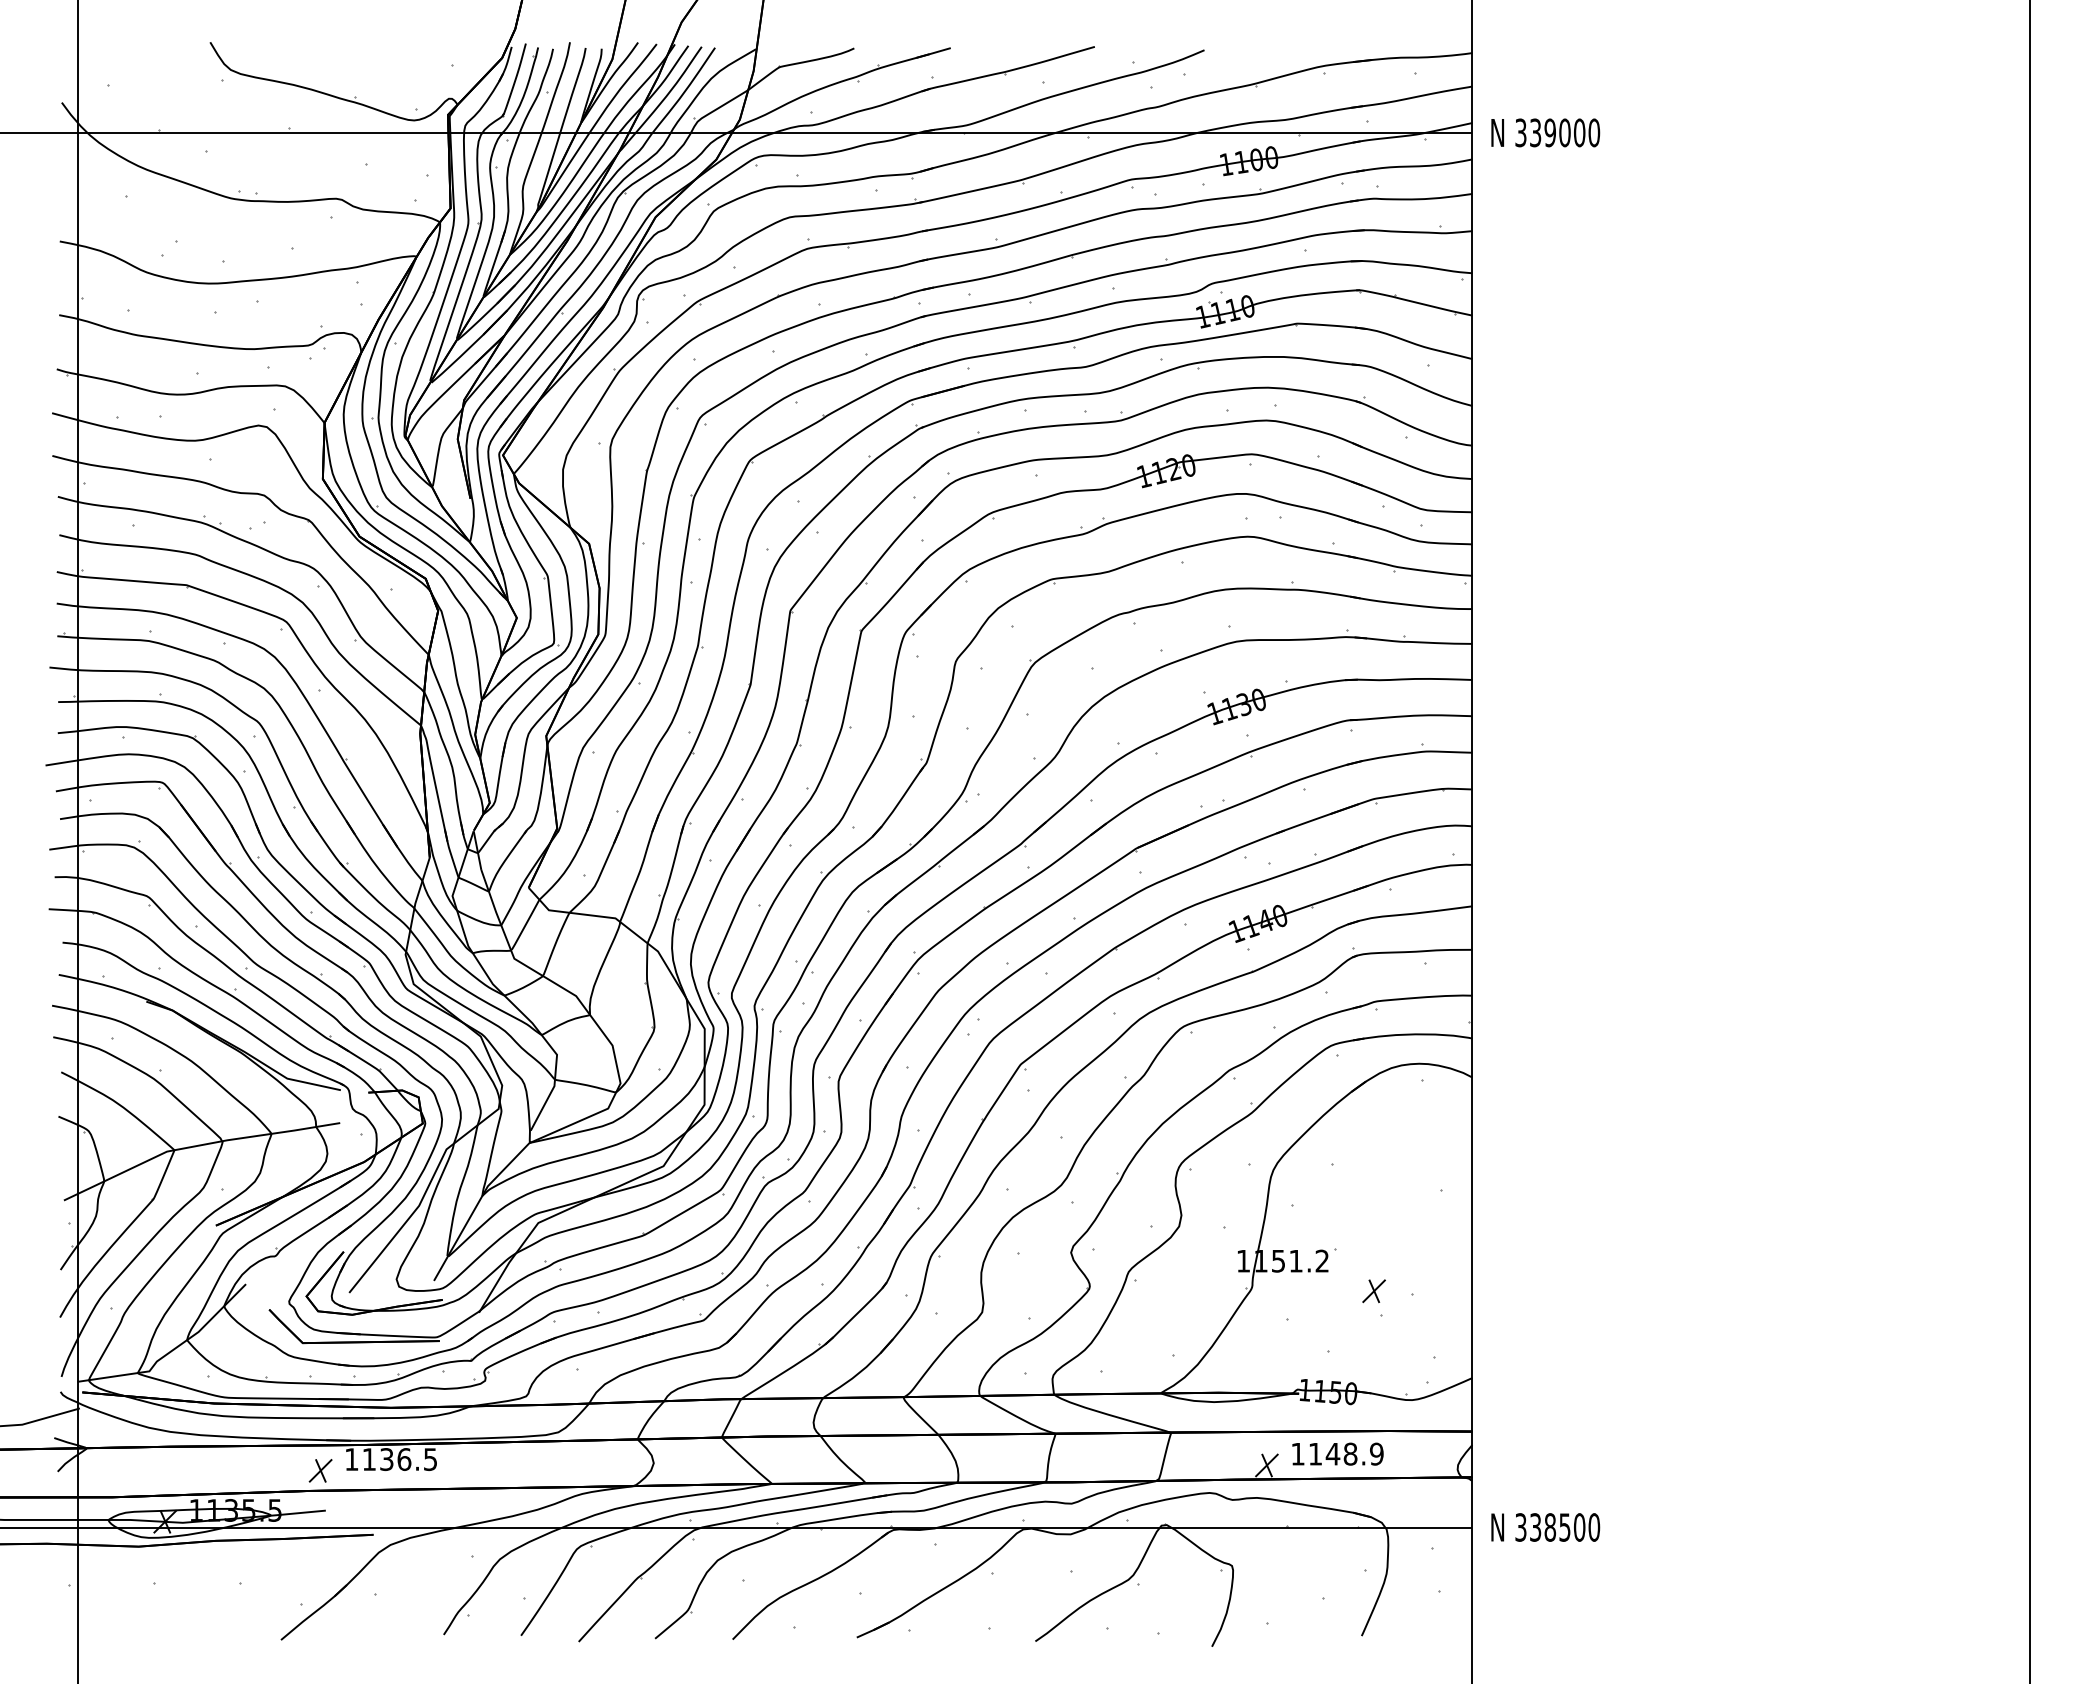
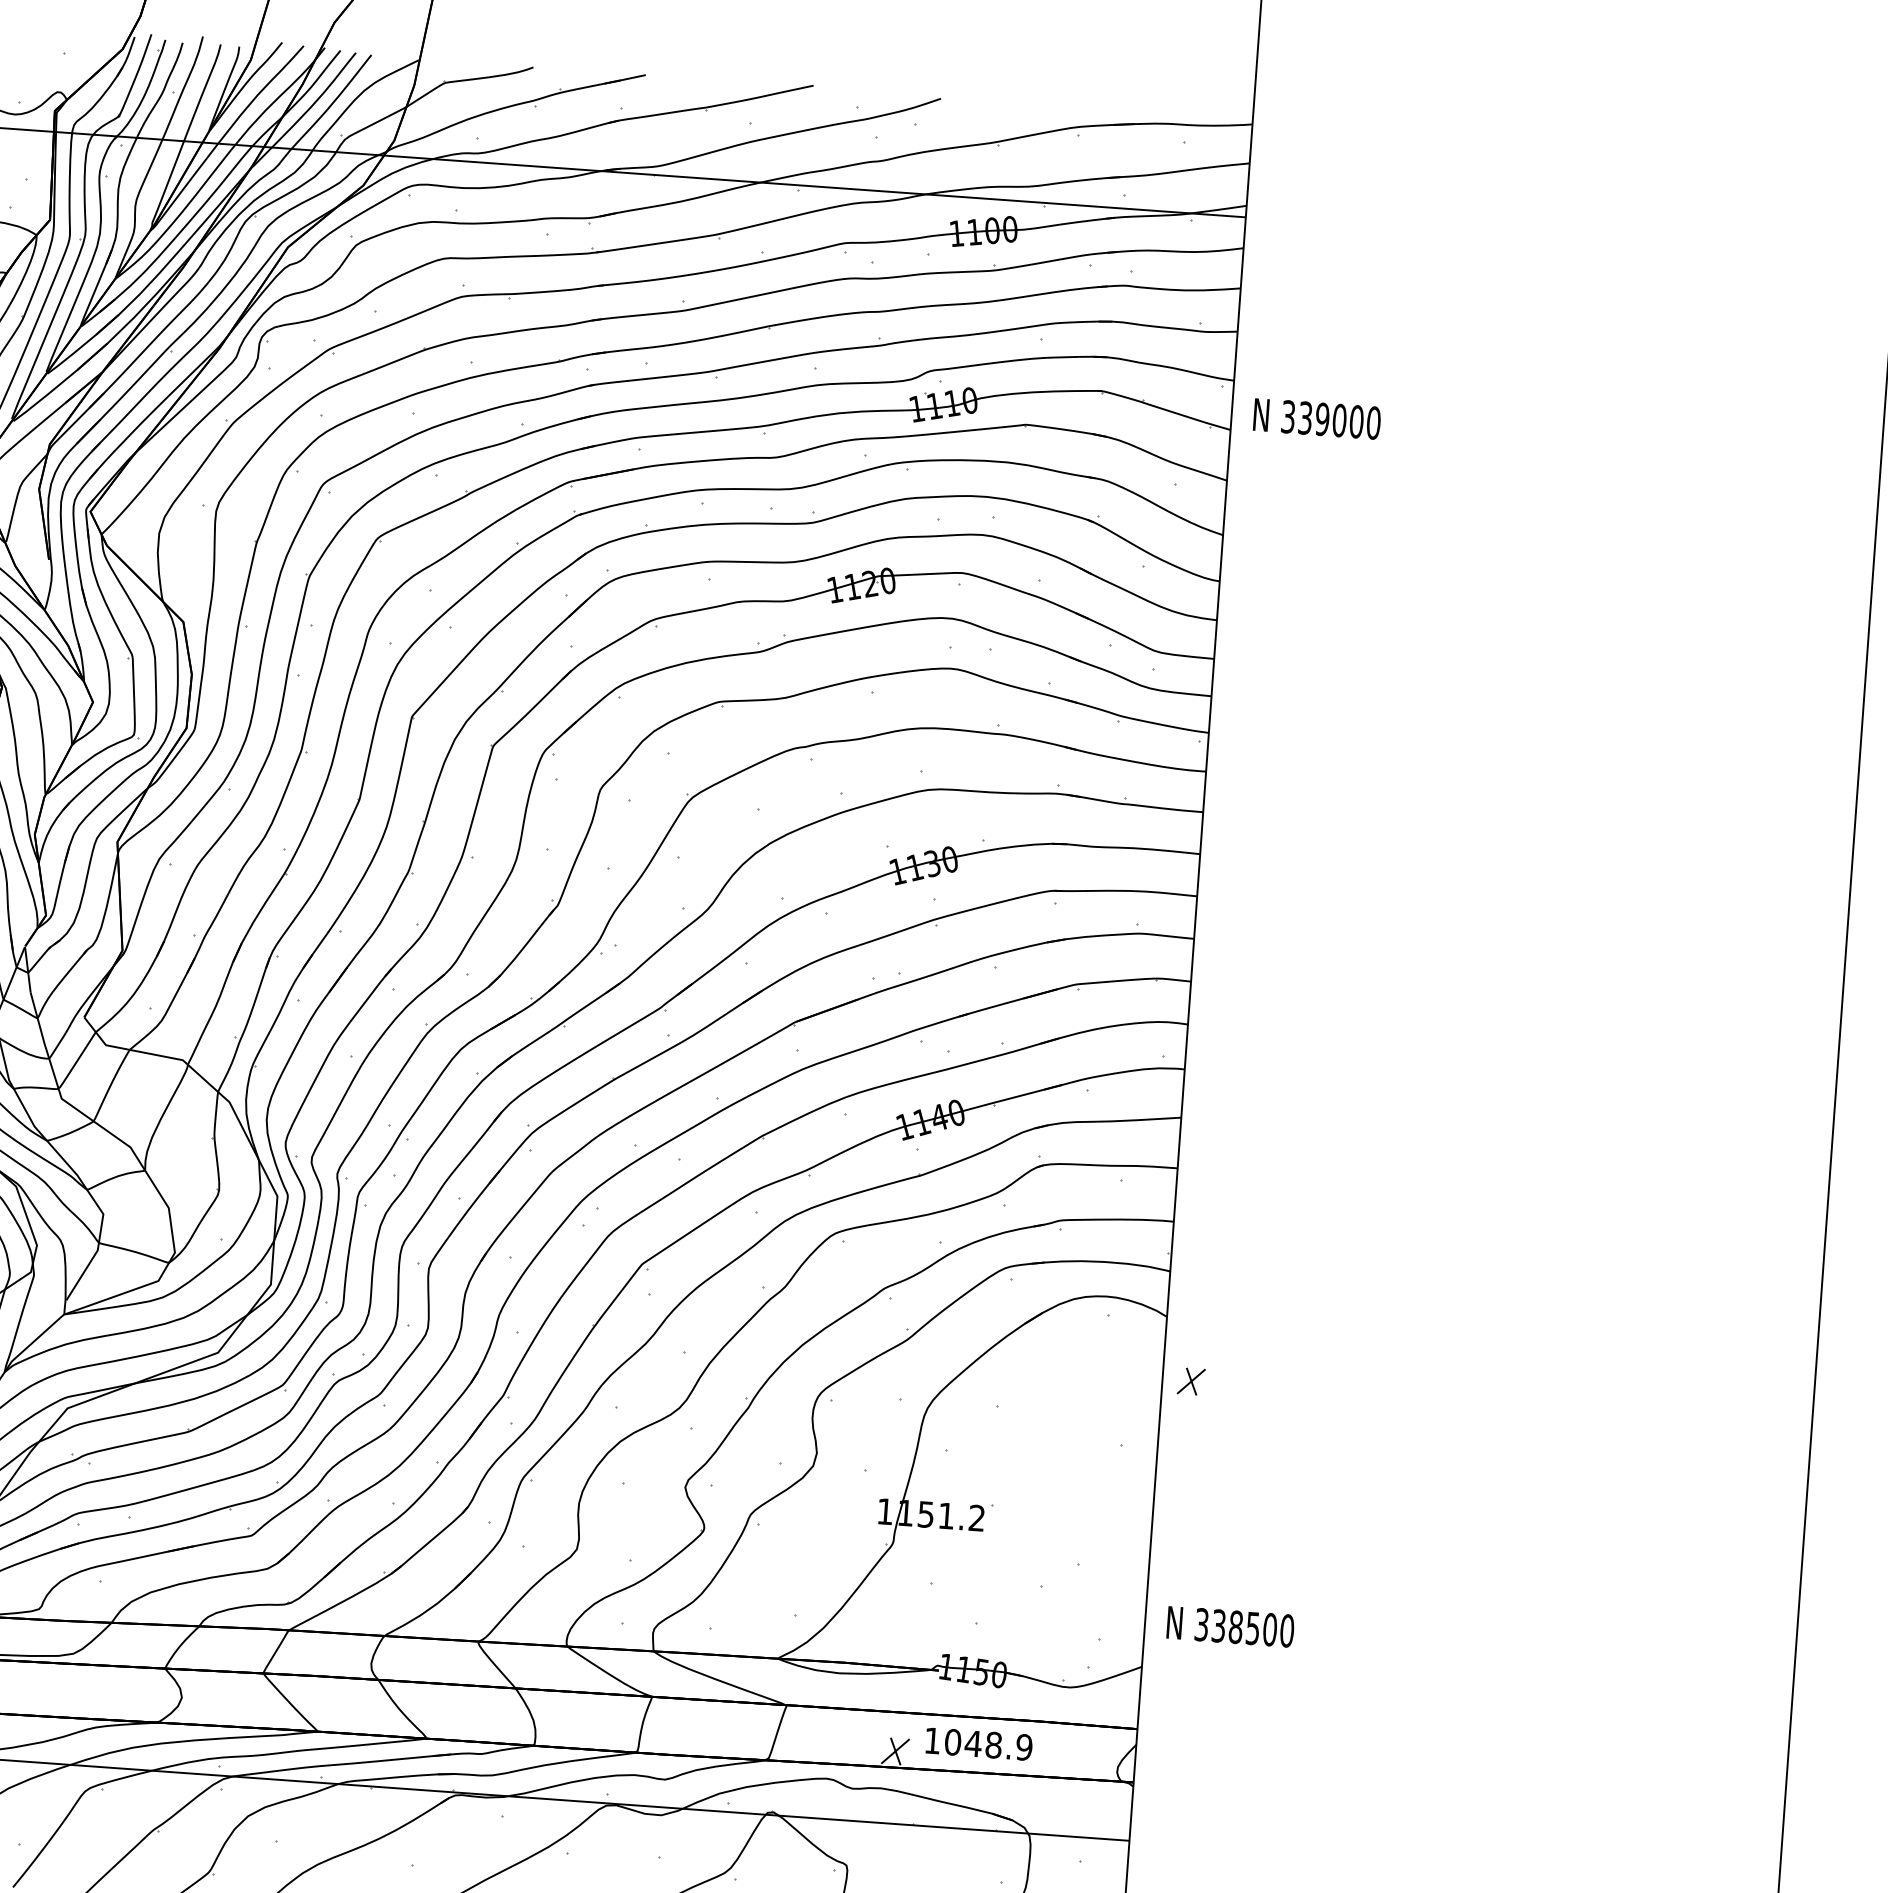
text: (1545, 132) -> (1316, 418), moved
part: (1373, 1291) -> (1190, 1381), moved
text: (1315, 1453) -> (953, 1741), 1148.9 -> 1048.9
text: (1545, 1527) -> (1230, 1626), moved

